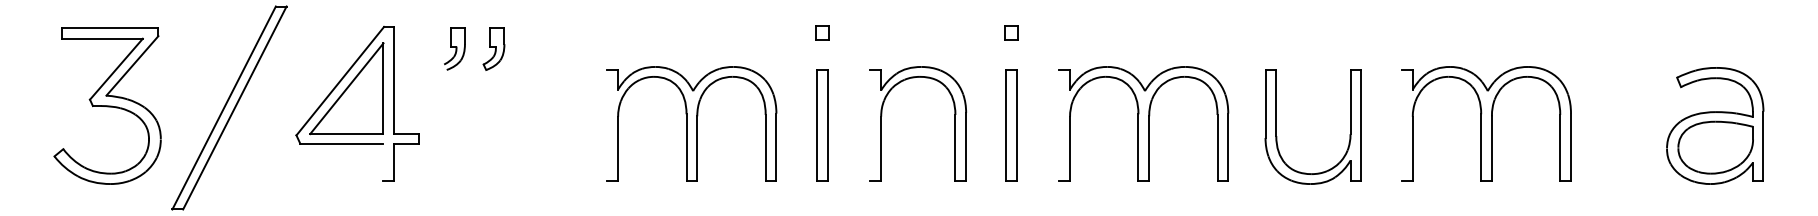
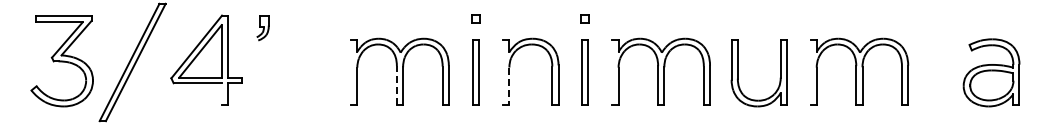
part: (493, 49) -> (285, 28), removed
line: (685, 147) -> (396, 85), solid -> dashed
line: (881, 149) -> (509, 86), solid -> dashed

